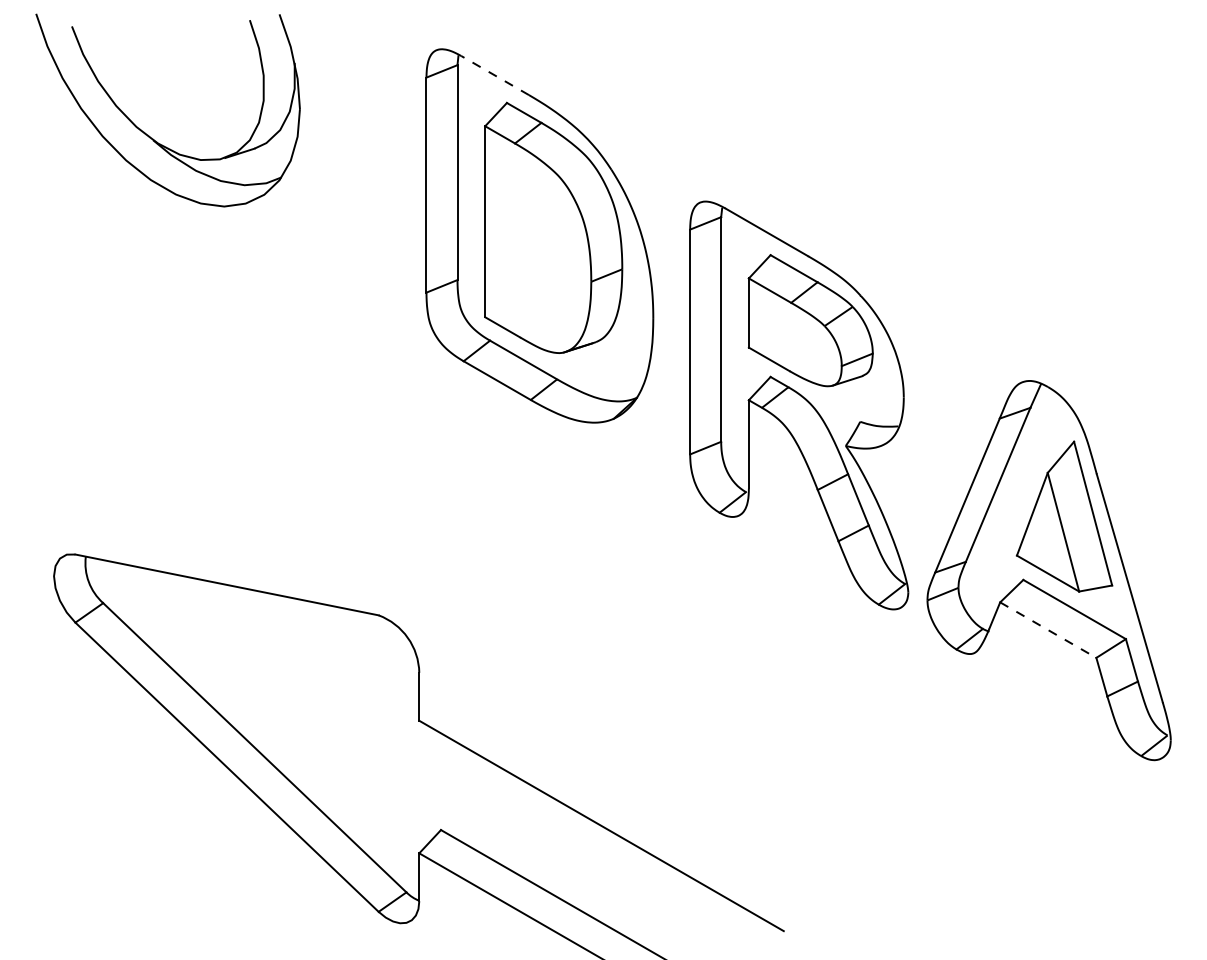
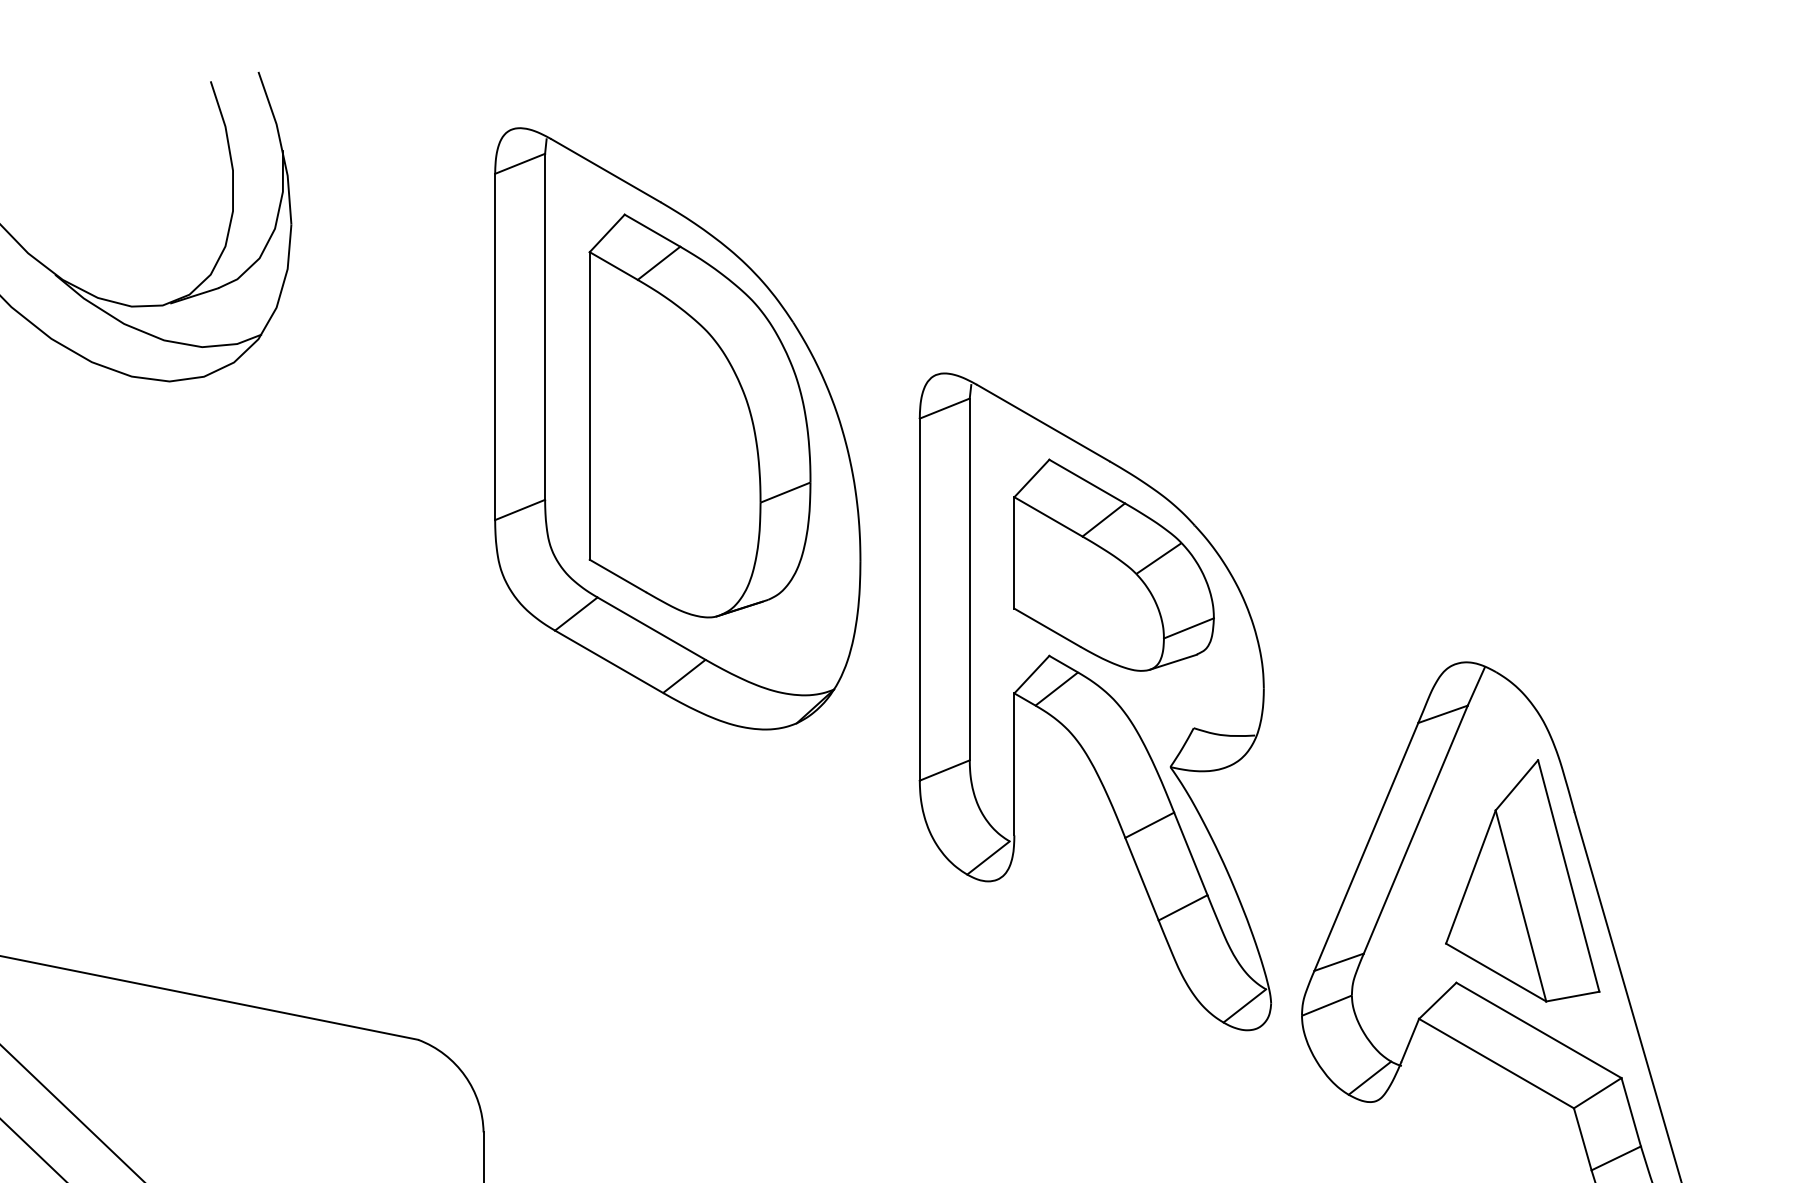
line: (494, 75) -> (604, 170), dashed -> solid
line: (1048, 630) -> (1496, 1064), dashed -> solid

